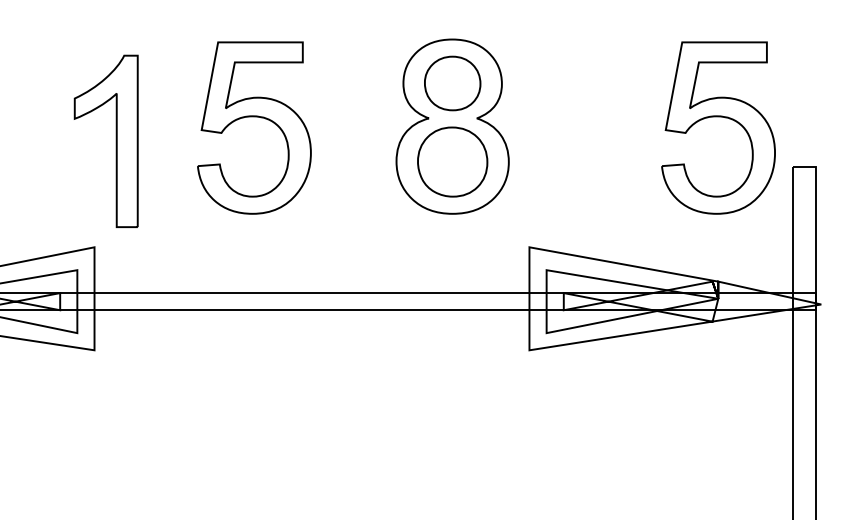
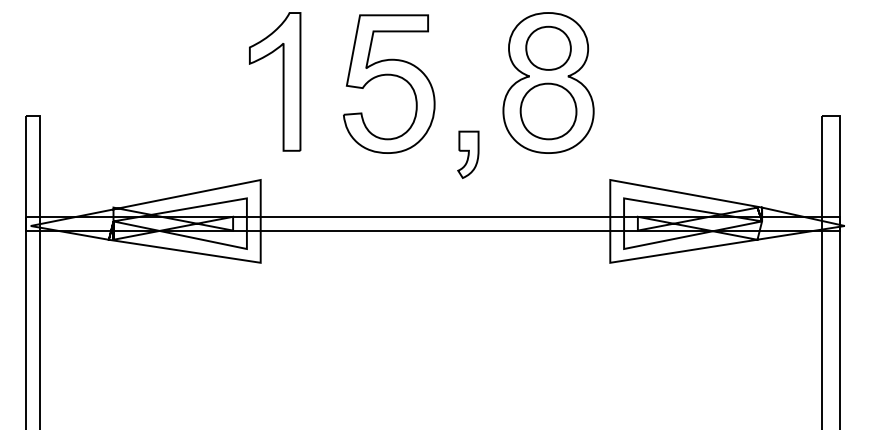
part: (718, 117) -> (762, 75), removed
part: (115, 140) -> (282, 81), moved
part: (353, 215) -> (468, 154), added

